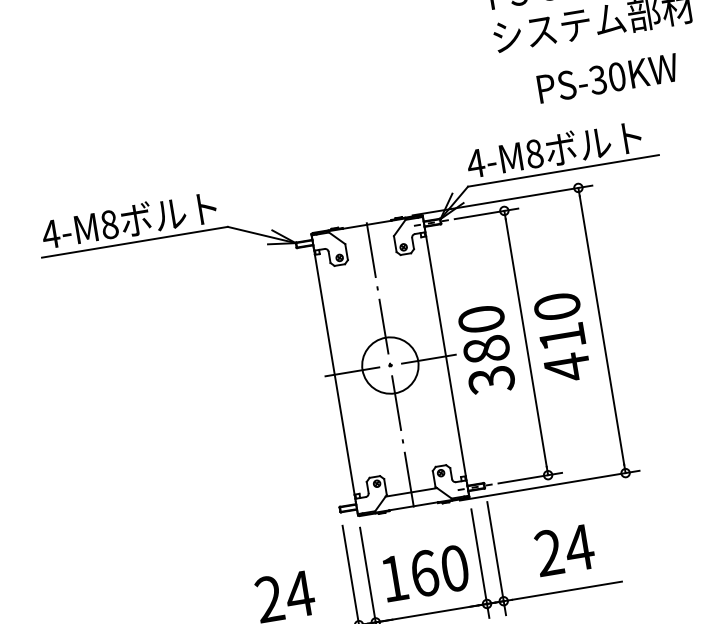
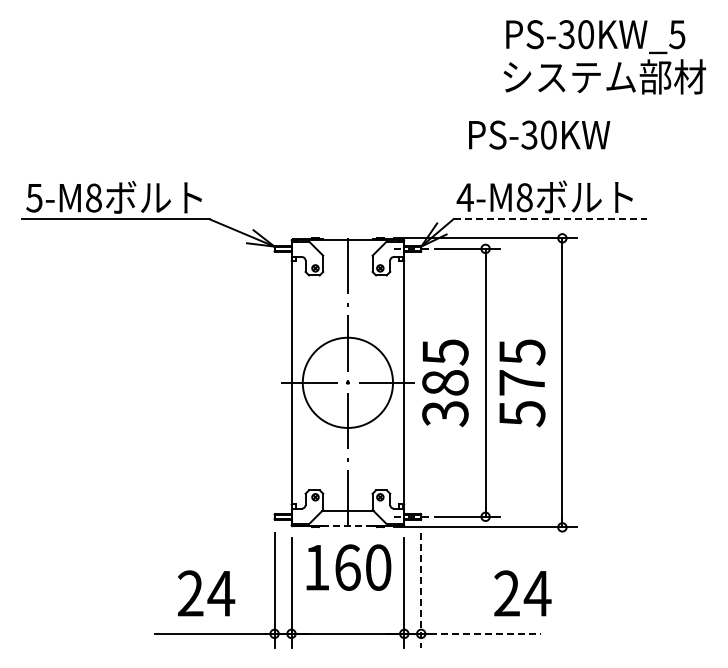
text: (607, 77) -> (539, 134), moved
line: (563, 171) -> (550, 219), solid -> dashed
text: (51, 234) -> (34, 198), 4-M8 -> 5-M8
text: (481, 319) -> (445, 352), 380 -> 385
text: (561, 337) -> (521, 383), 410 -> 575
circle: (389, 365) -> (347, 382), size x1.6
line: (413, 506) -> (347, 525), solid -> dashed
text: (564, 550) -> (522, 593), moved
line: (497, 559) -> (421, 591), solid -> dashed
text: (425, 573) -> (348, 567), moved
line: (567, 590) -> (485, 633), solid -> dashed

